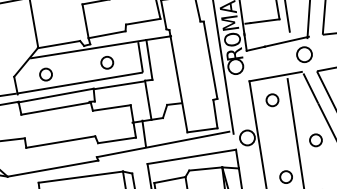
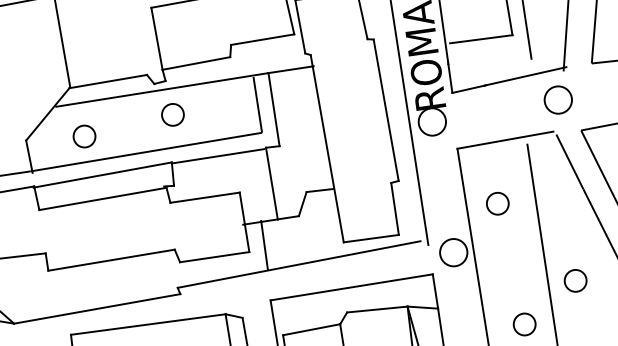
circle: (107, 62) -> (173, 114), moved
circle: (272, 100) -> (497, 204), moved
circle: (315, 140) -> (574, 281), moved

